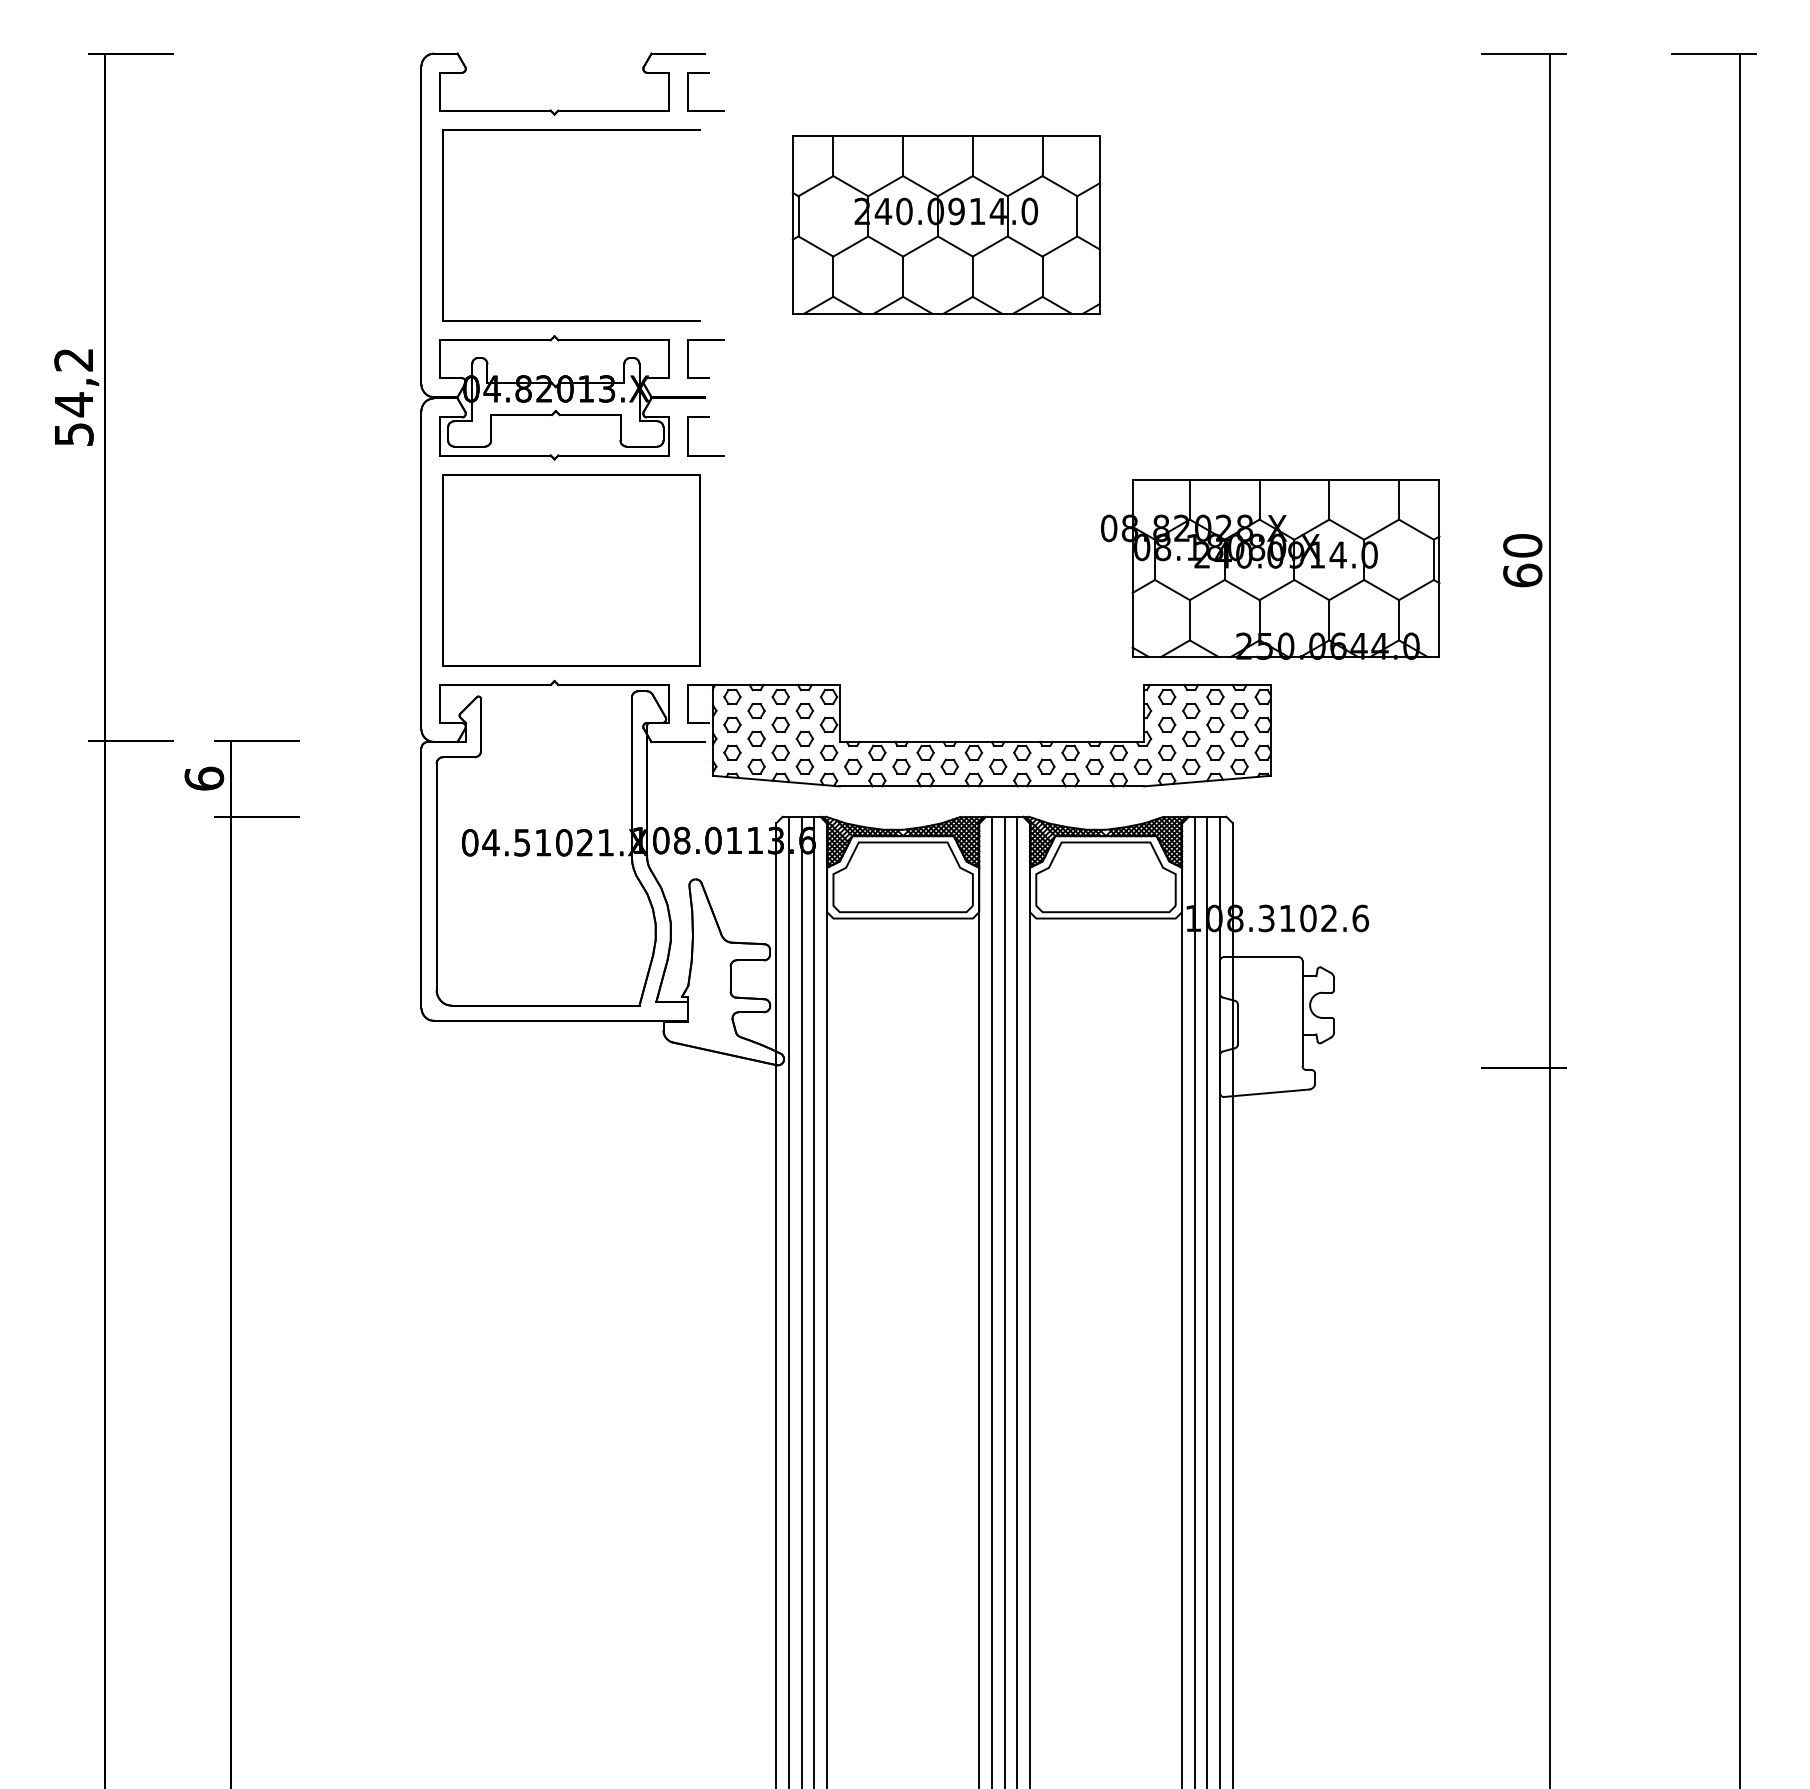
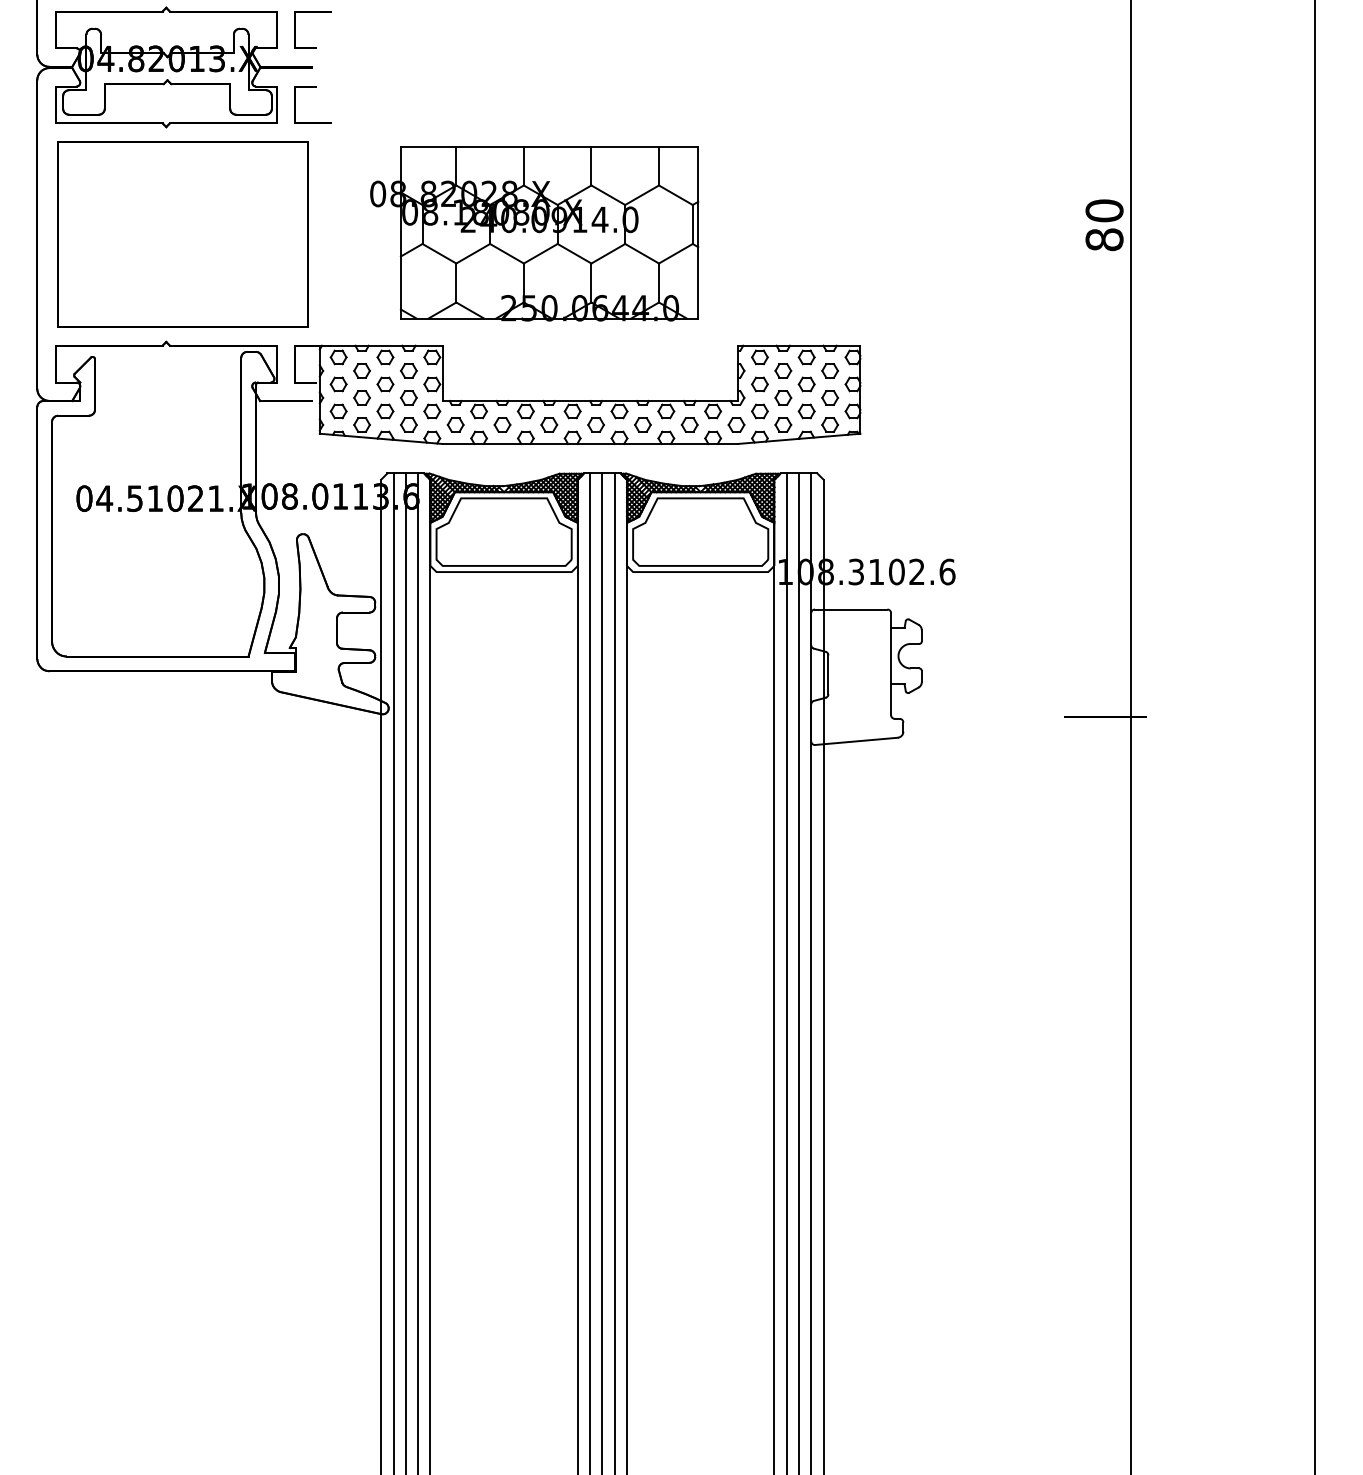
part: (1270, 569) -> (534, 233), moved
text: (1522, 575) -> (1104, 239), 60 -> 80

